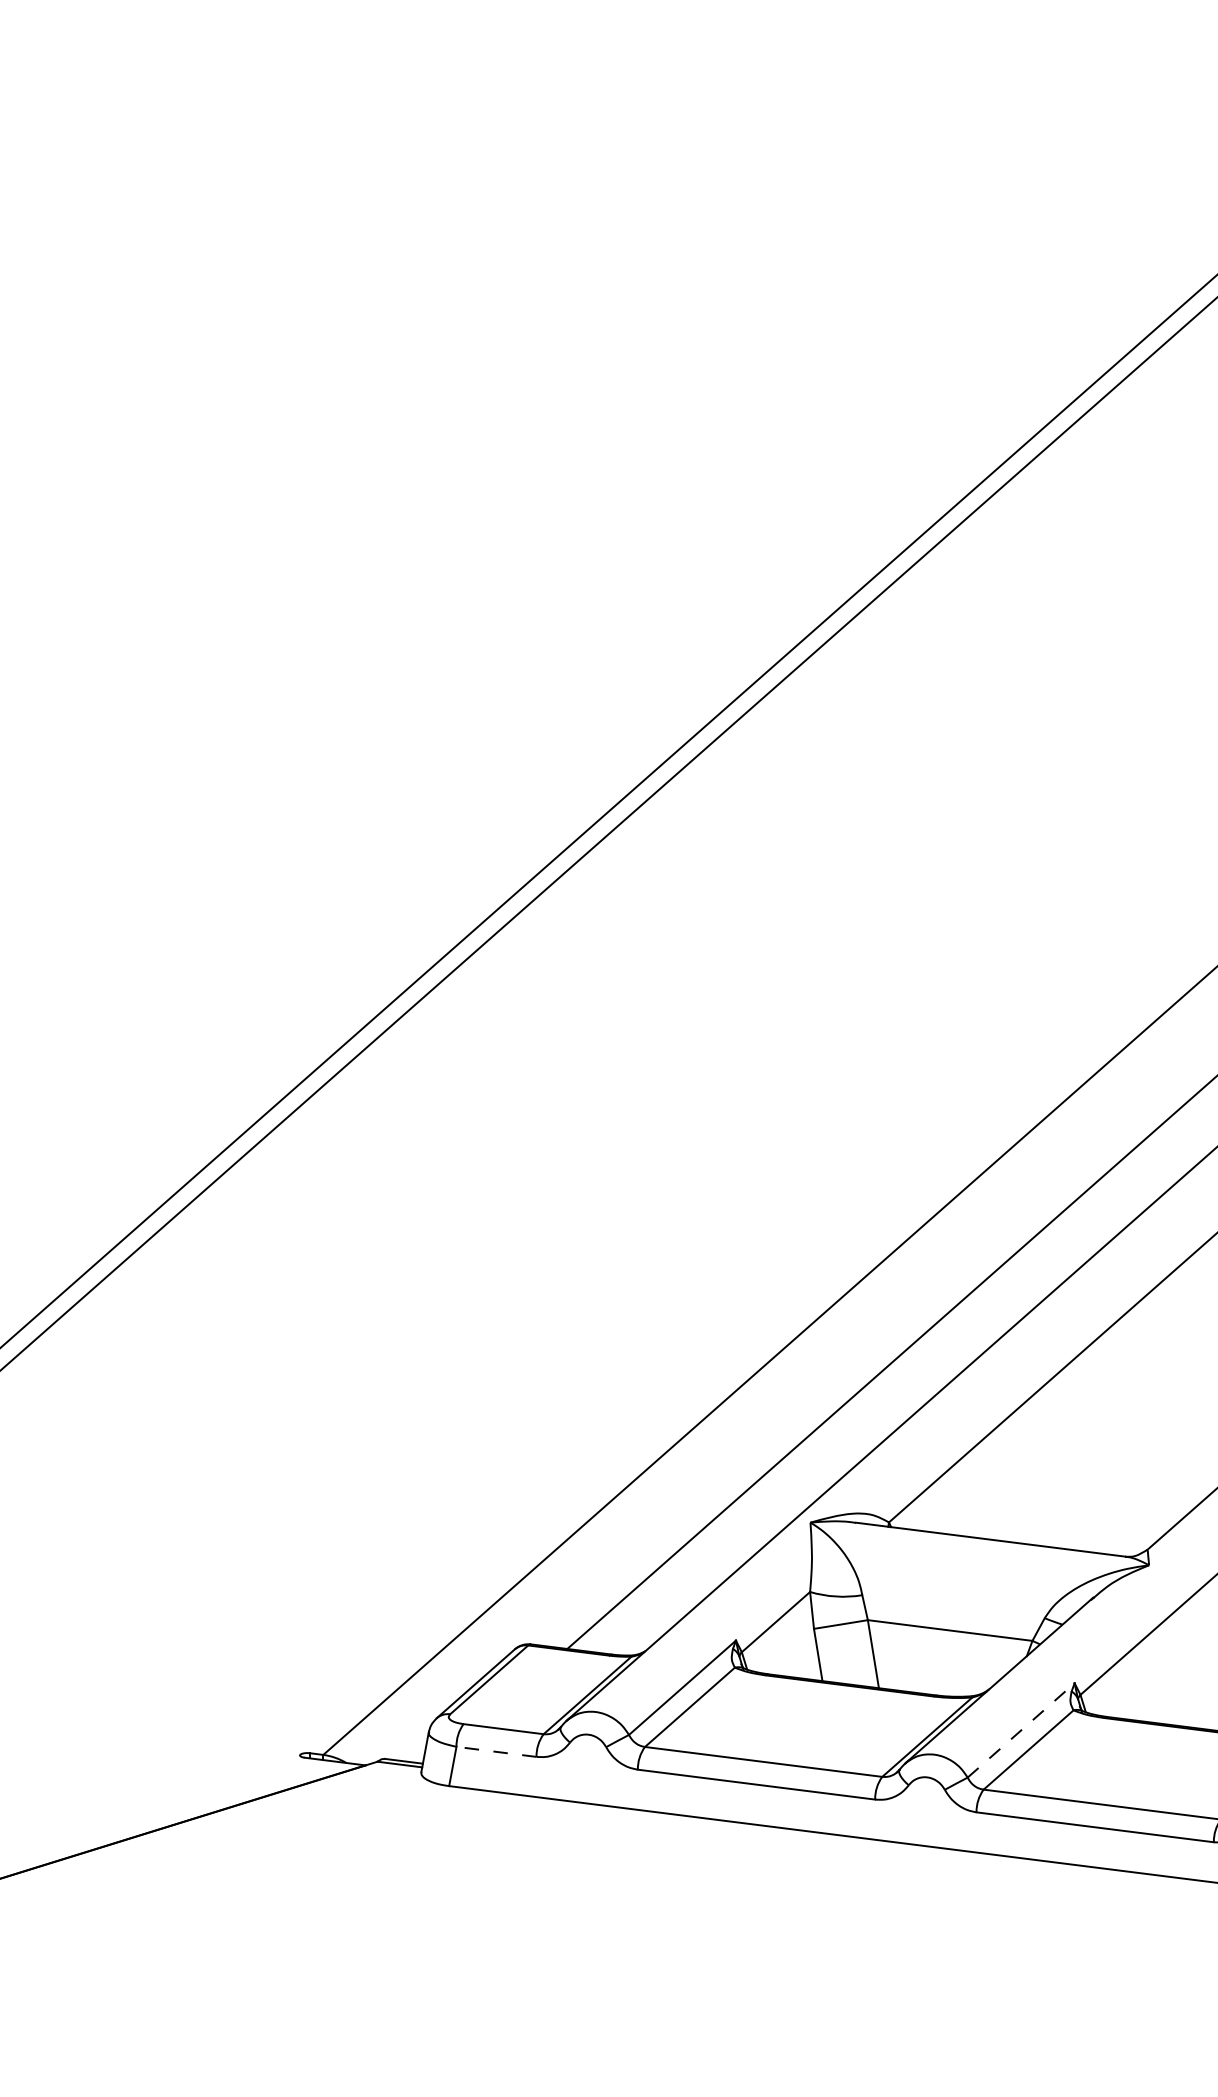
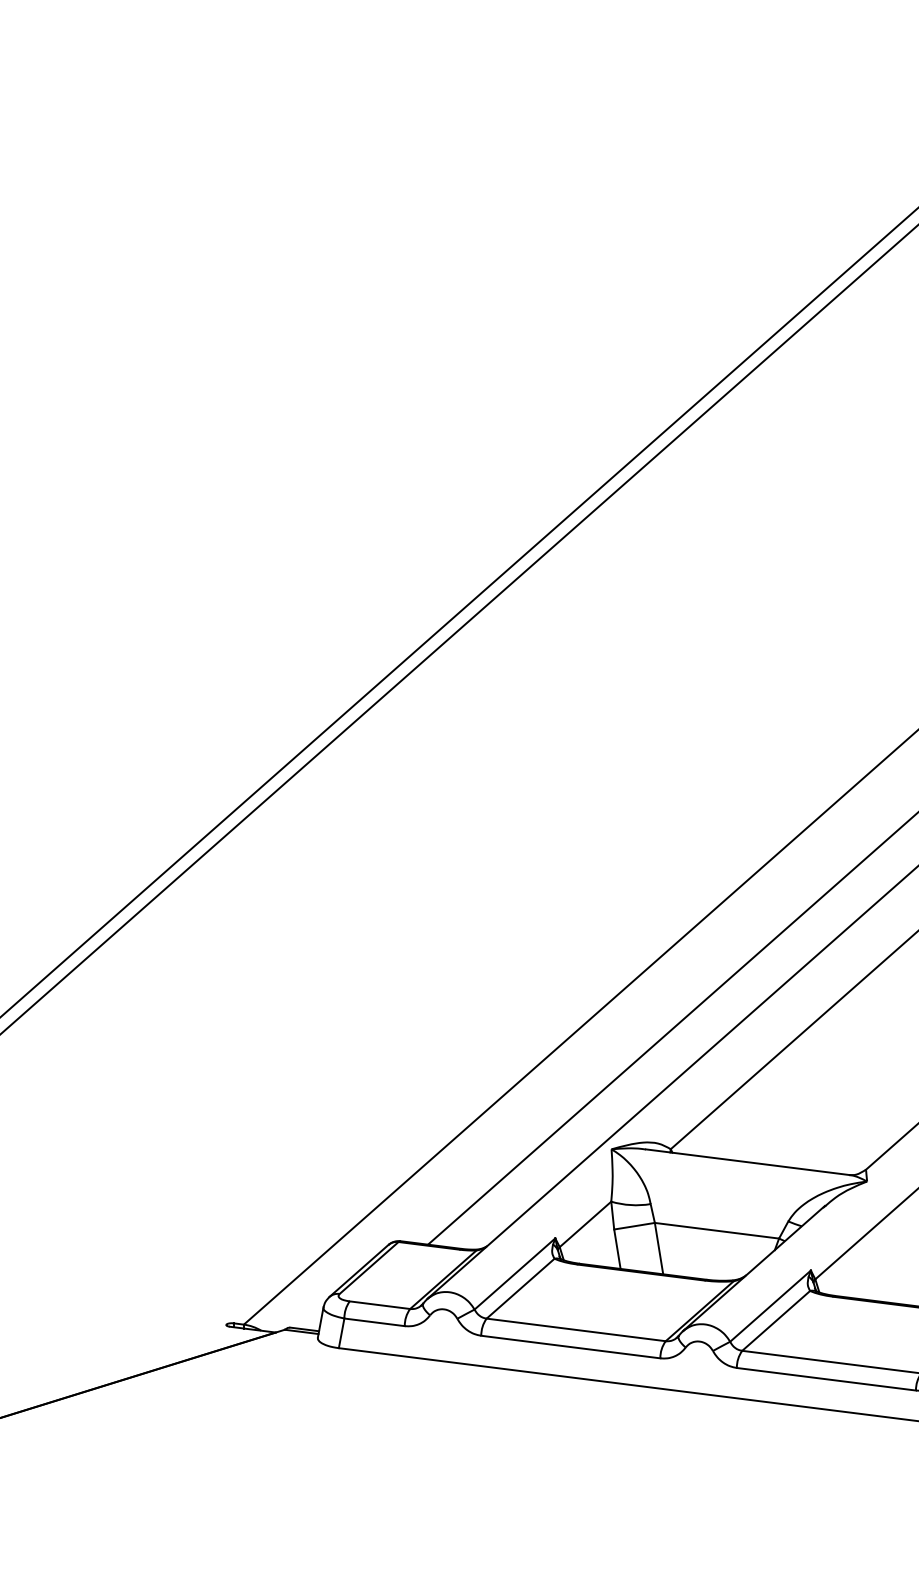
line: (1021, 1730) -> (770, 1306), dashed -> solid
line: (496, 1751) -> (374, 1322), dashed -> solid

